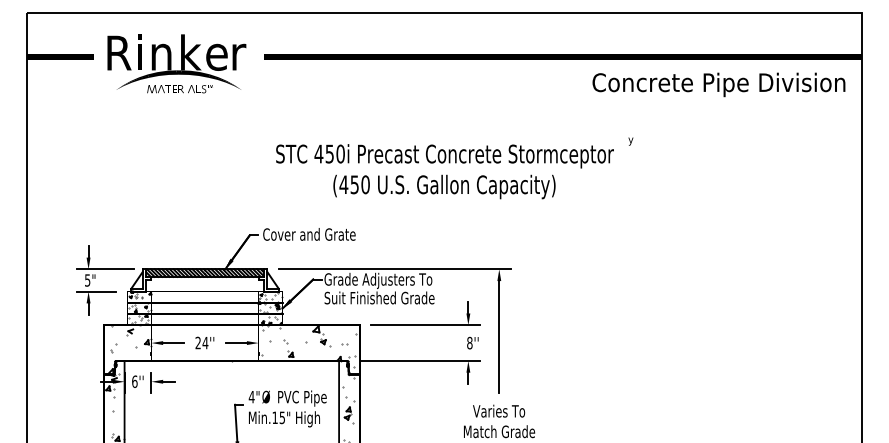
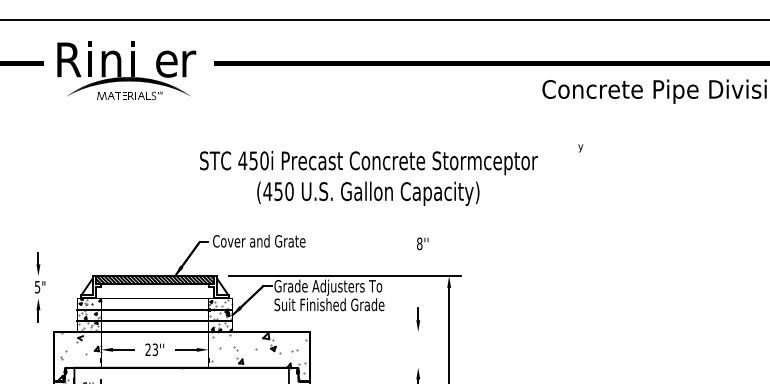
text: (191, 52) -> (141, 59), k -> i
text: (444, 171) -> (368, 178), moved
line: (105, 269) -> (55, 276), removed
line: (95, 291) -> (45, 298), removed
line: (425, 325) -> (375, 332), removed
text: (205, 342) -> (155, 349), 24'' -> 23''
text: (472, 342) -> (422, 243), moved
line: (420, 360) -> (370, 367), removed

